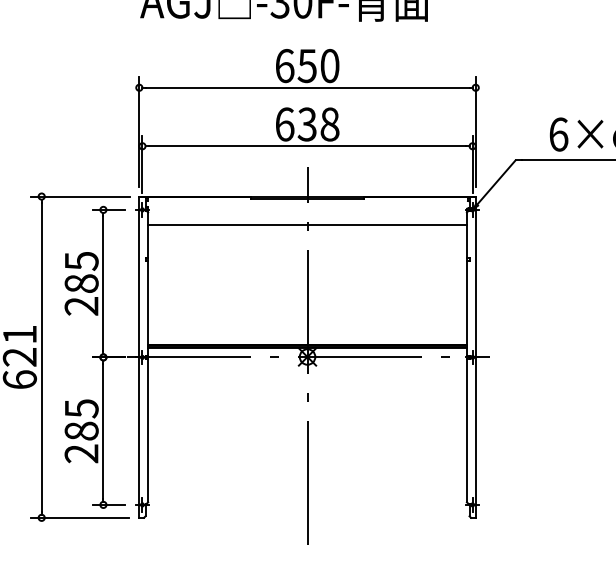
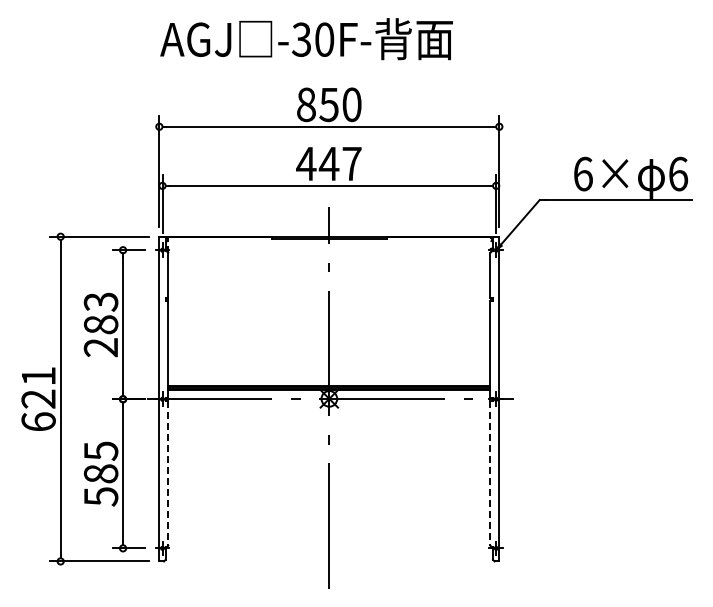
text: (284, 65) -> (306, 104), 650 -> 850
text: (306, 124) -> (328, 163), 638 -> 447
line: (307, 225) -> (329, 265), removed
text: (81, 260) -> (100, 301), 285 -> 283
line: (148, 430) -> (168, 473), solid -> dashed
line: (467, 430) -> (490, 473), solid -> dashed
text: (81, 453) -> (100, 496), 285 -> 585

